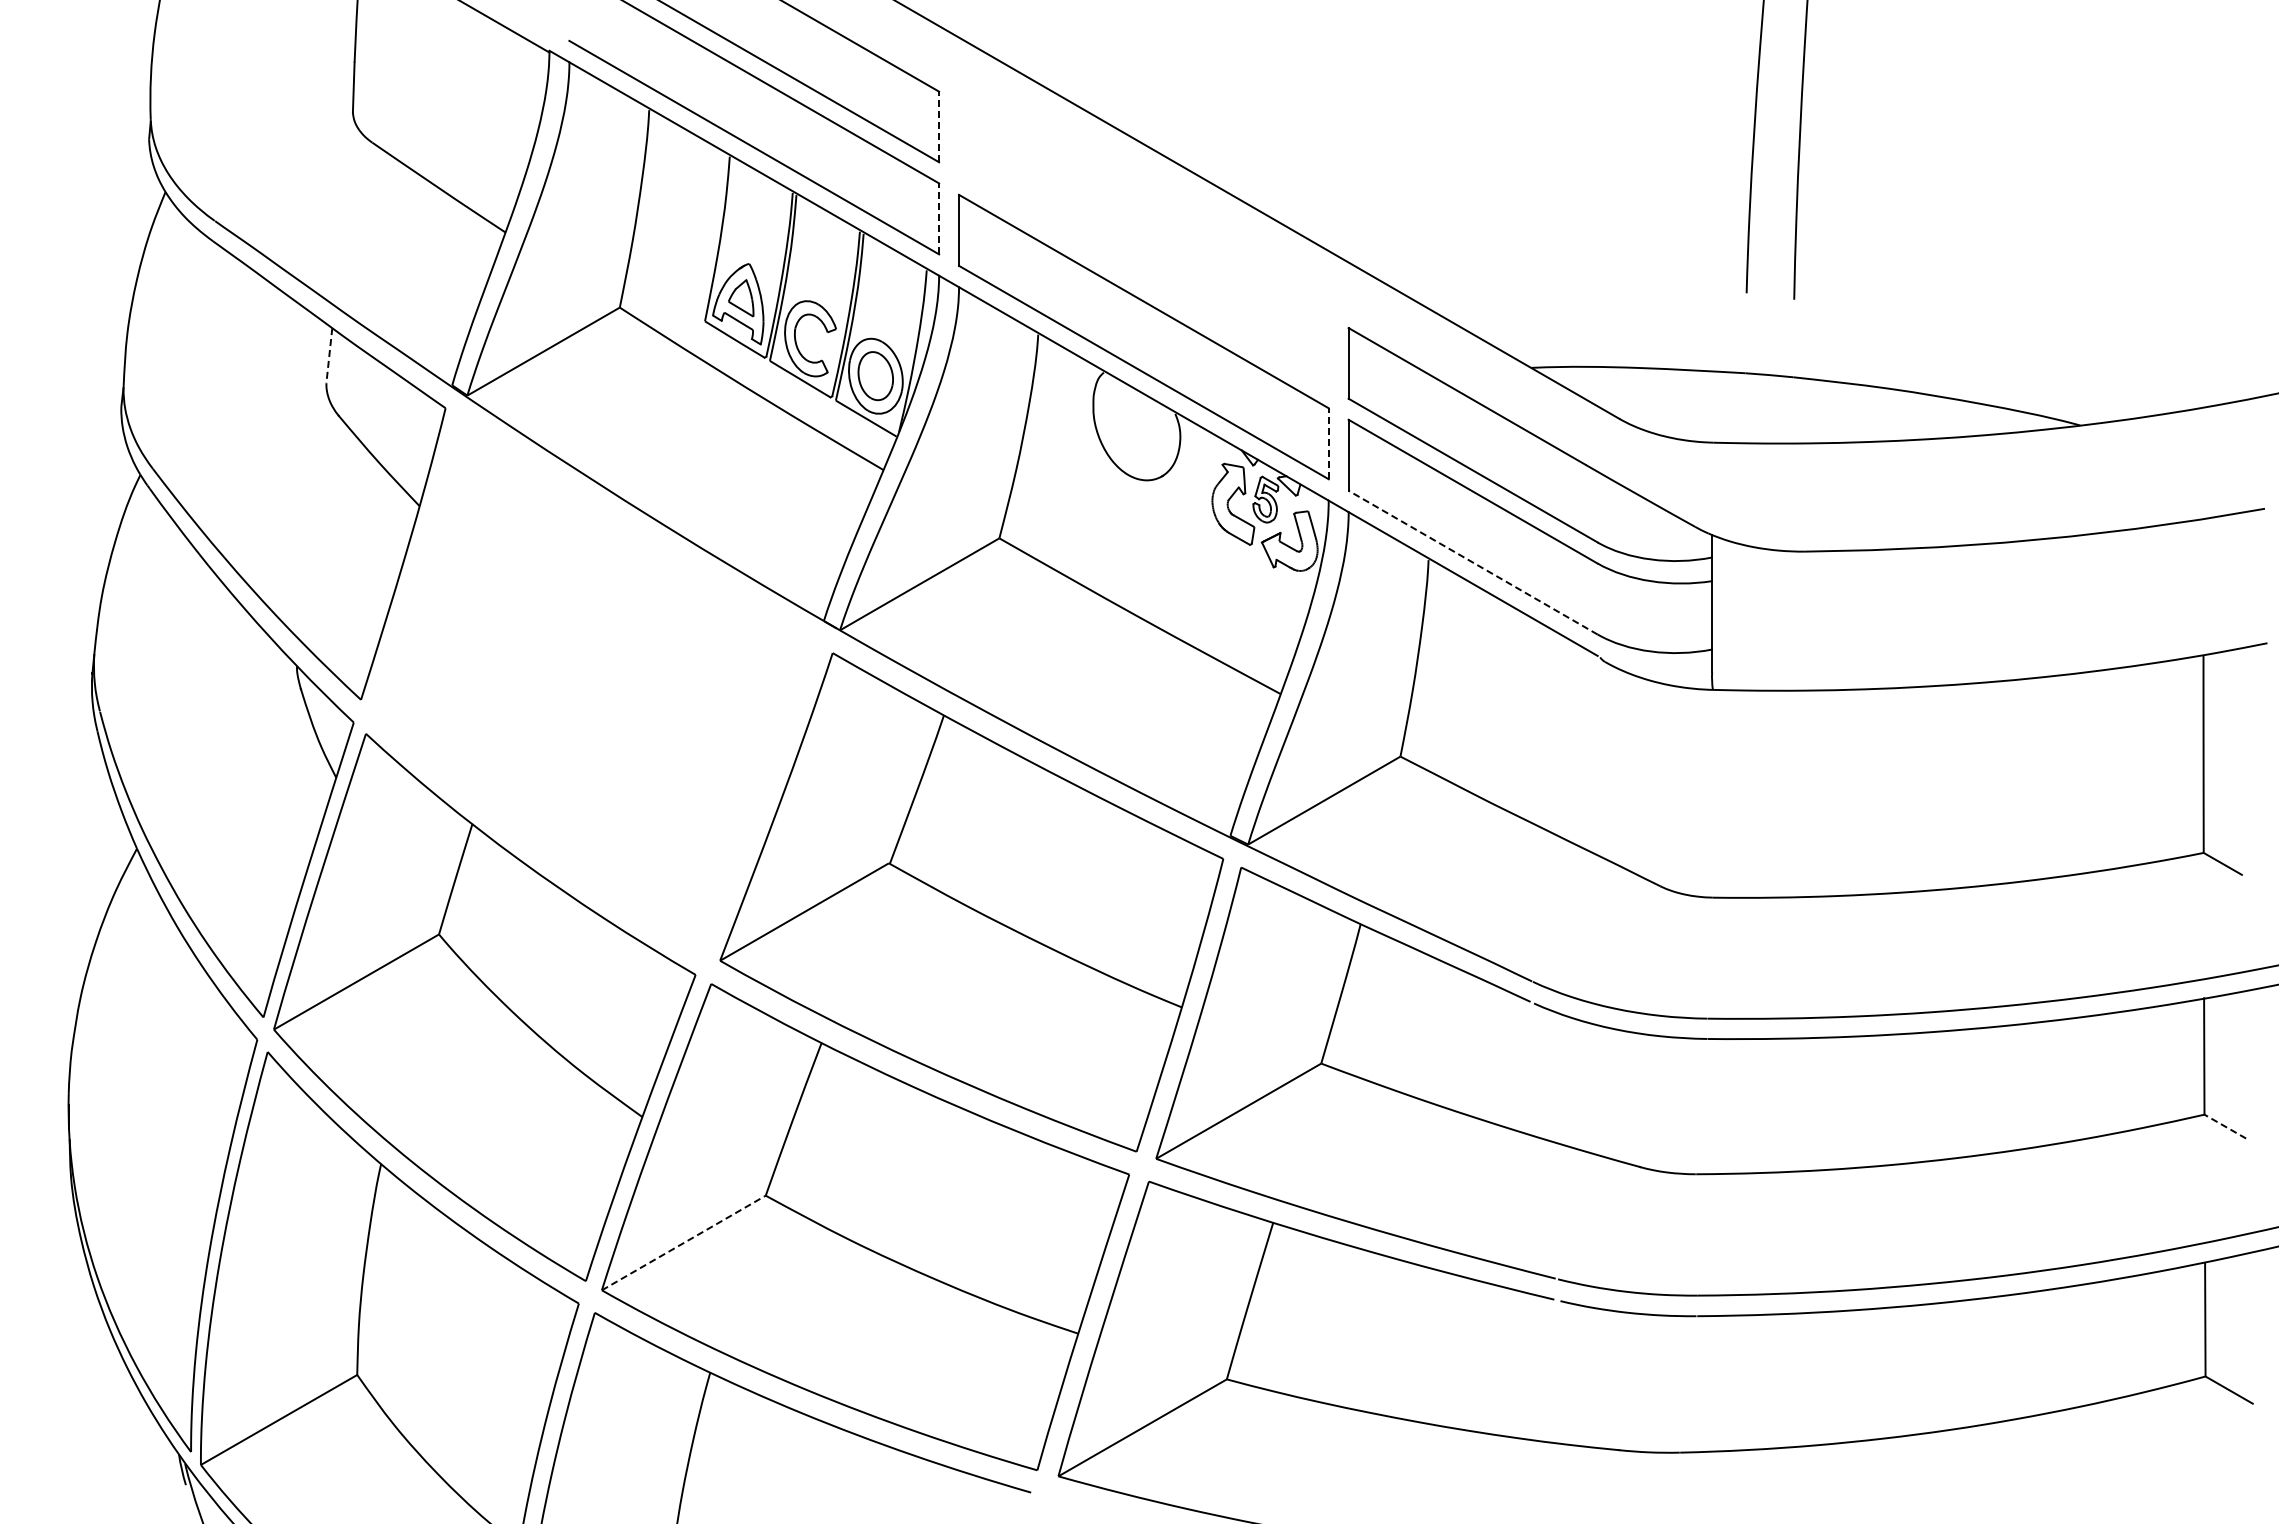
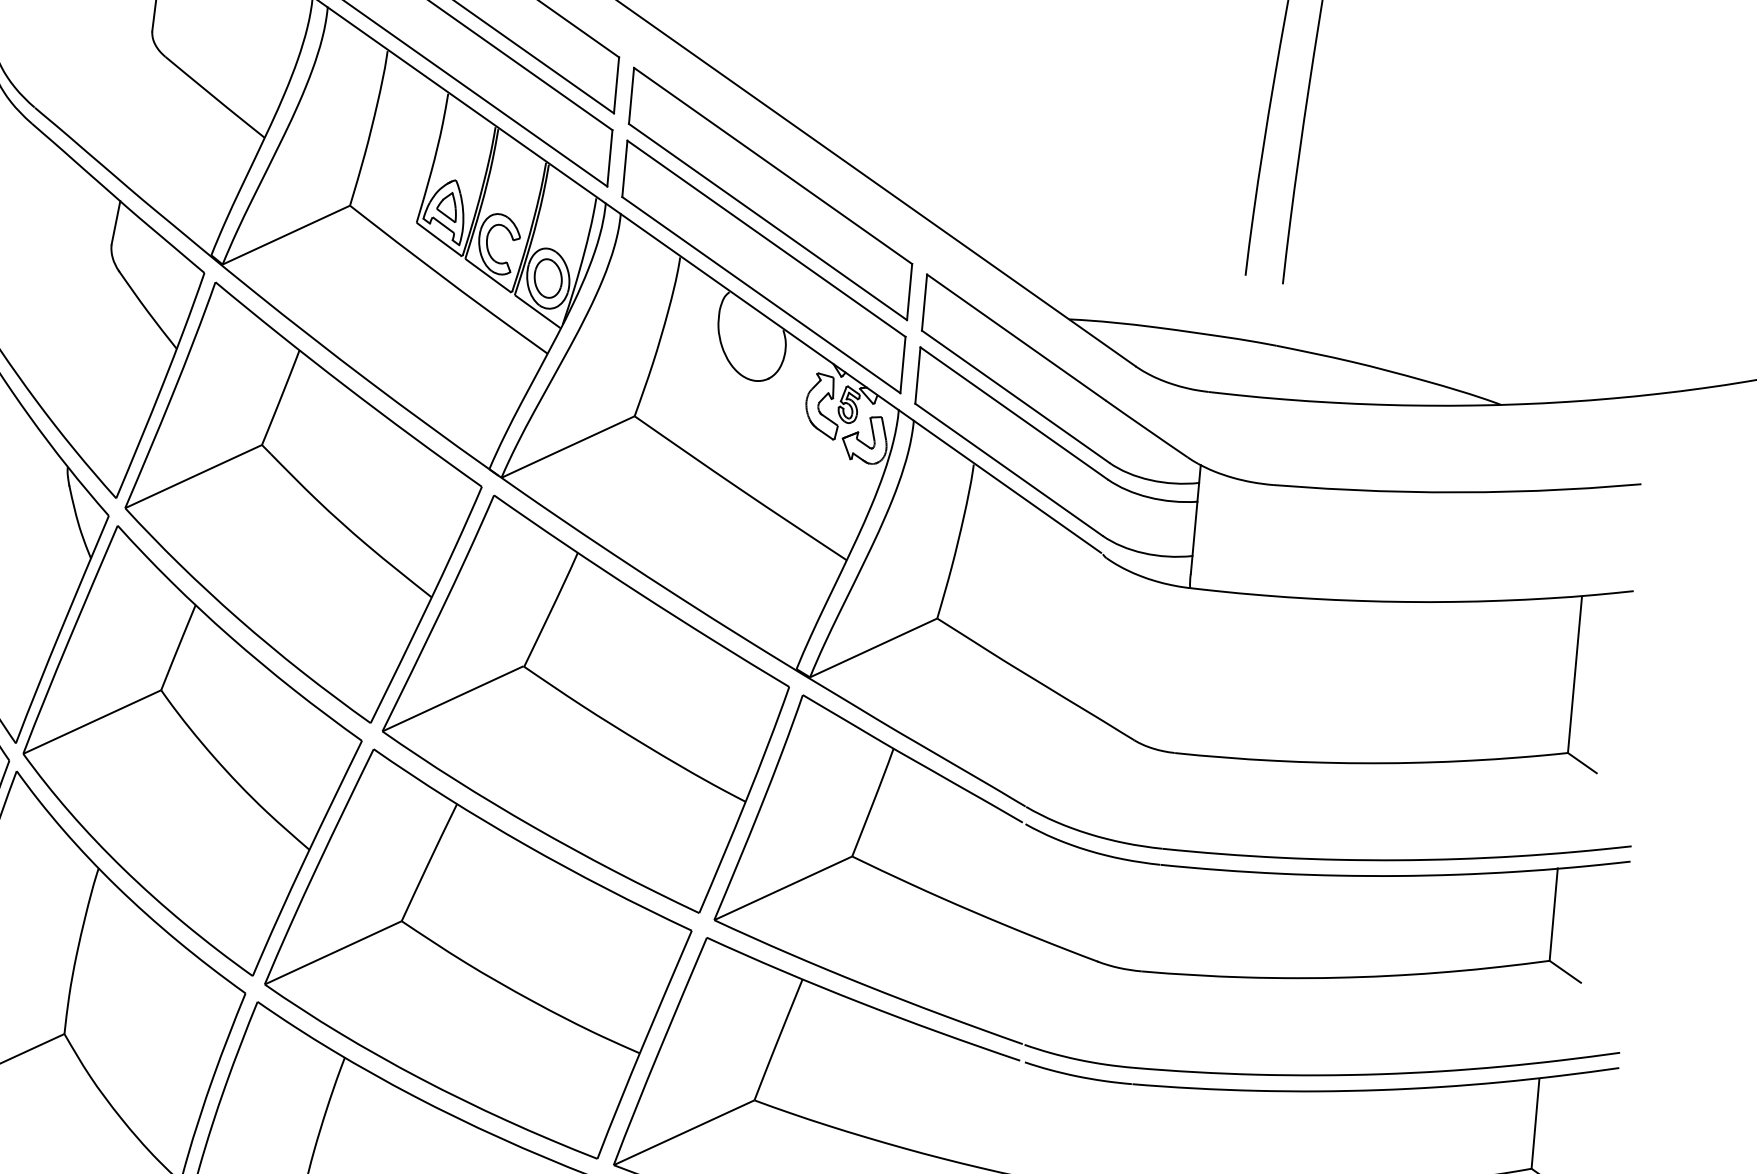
line: (939, 126) -> (616, 85), dashed -> solid
line: (939, 218) -> (610, 158), dashed -> solid
part: (1143, 245) -> (770, 194), added
line: (329, 355) -> (116, 222), dashed -> solid
line: (1328, 443) -> (902, 364), dashed -> solid
line: (1473, 562) -> (1009, 469), dashed -> solid
part: (594, 685) -> (302, 503), added
line: (2224, 1126) -> (1564, 971), dashed -> solid
line: (683, 1243) -> (332, 953), dashed -> solid

